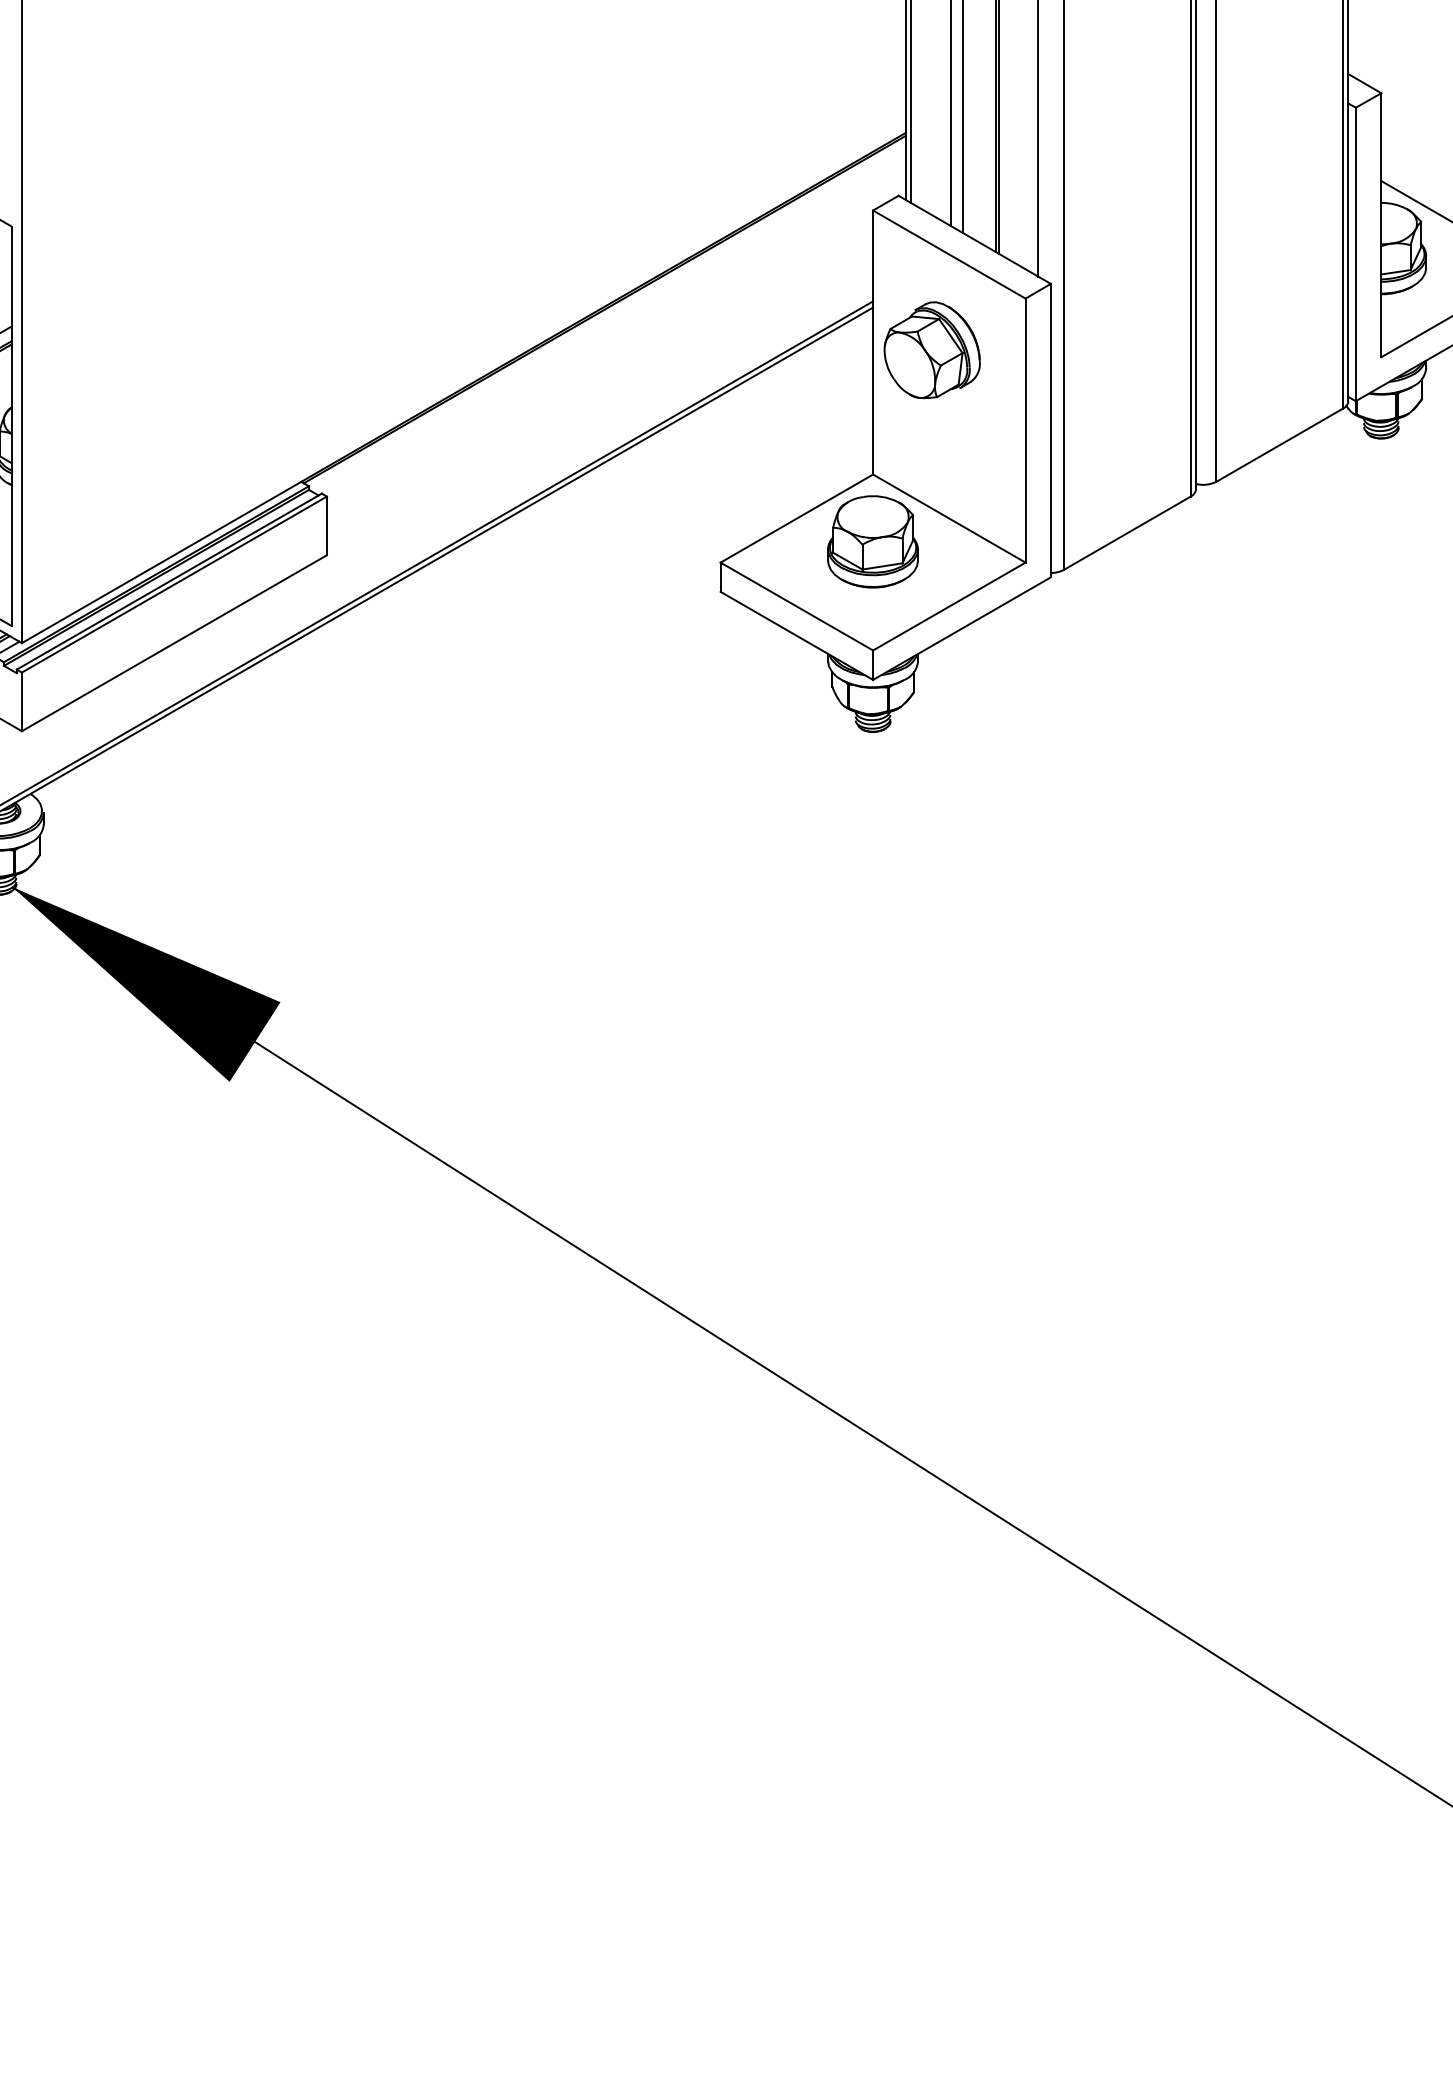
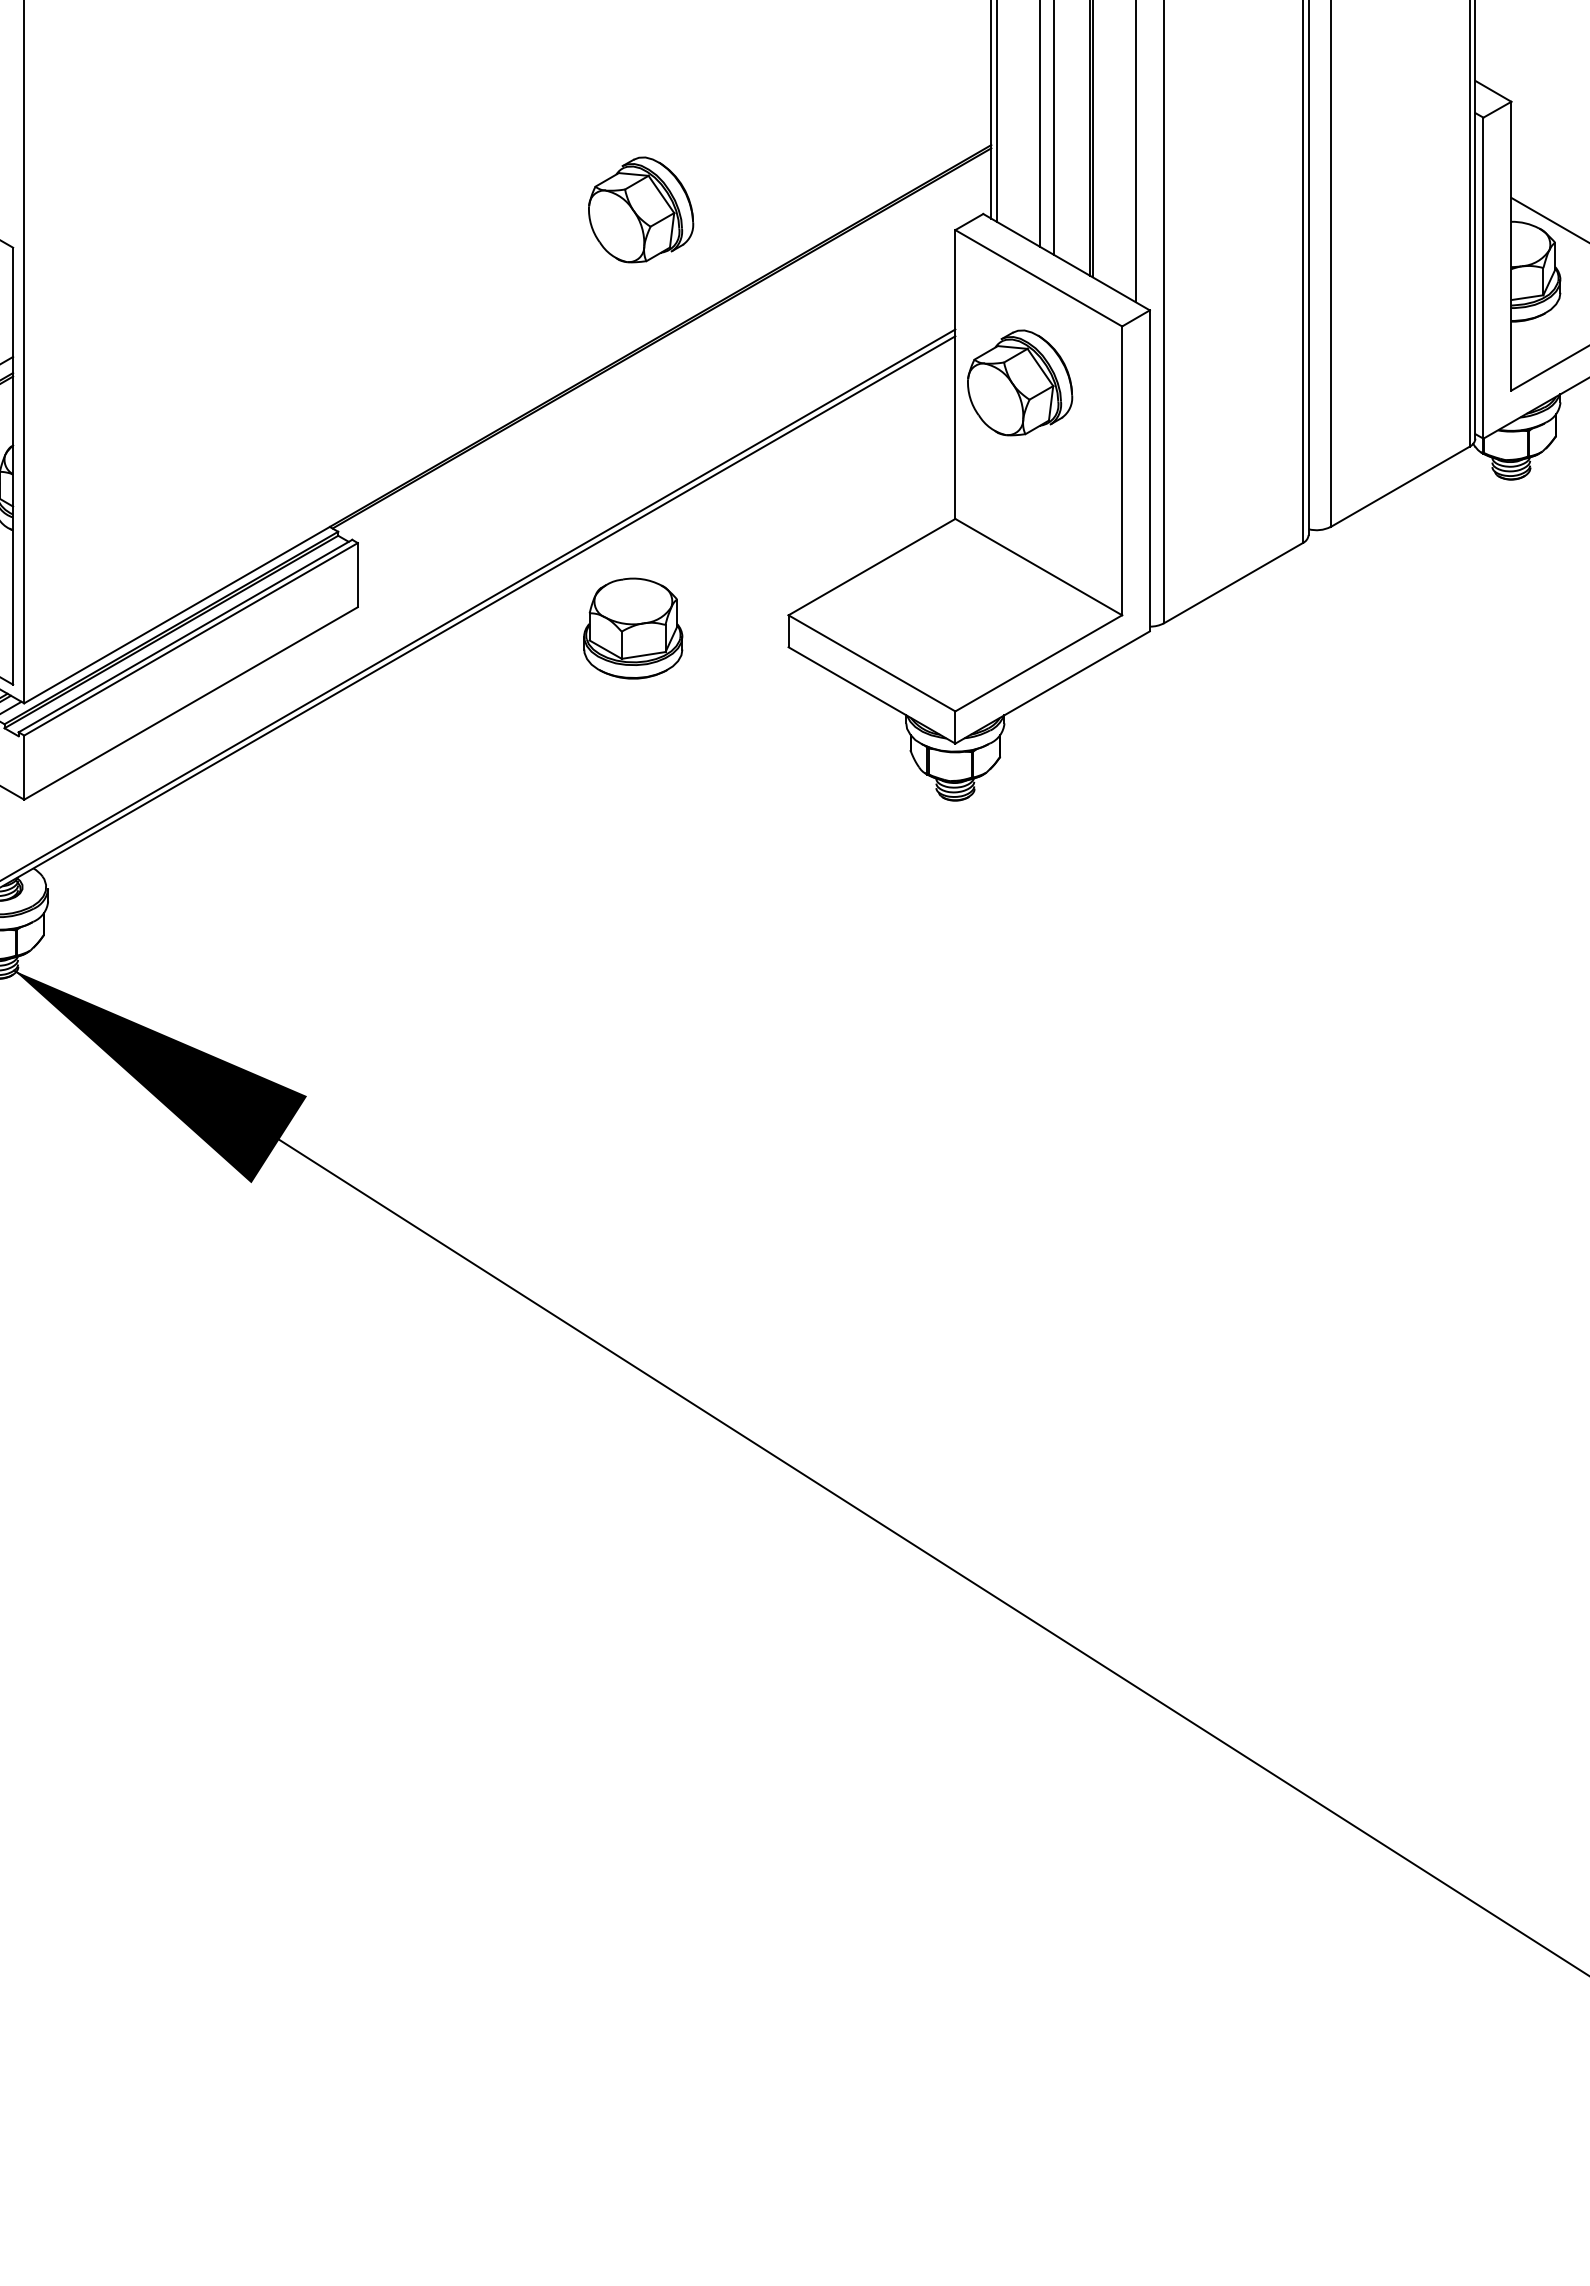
part: (586, 191) -> (641, 209), added
part: (873, 541) -> (633, 628), moved

